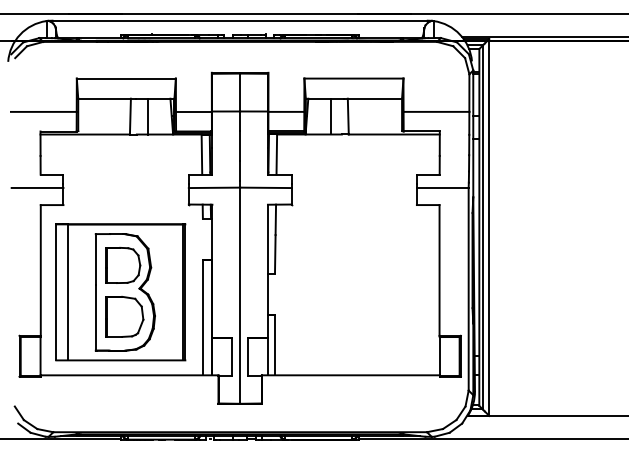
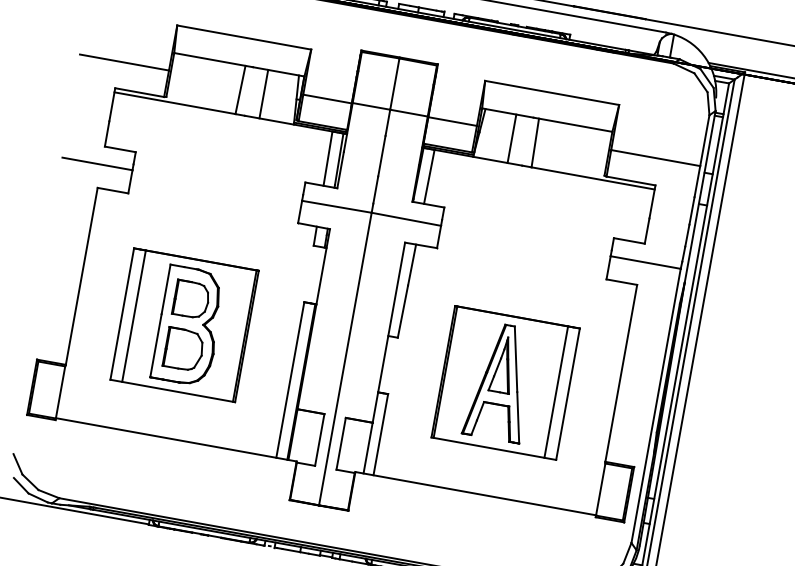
part: (120, 291) -> (184, 324), size x0.71
part: (357, 291) -> (505, 381), added

